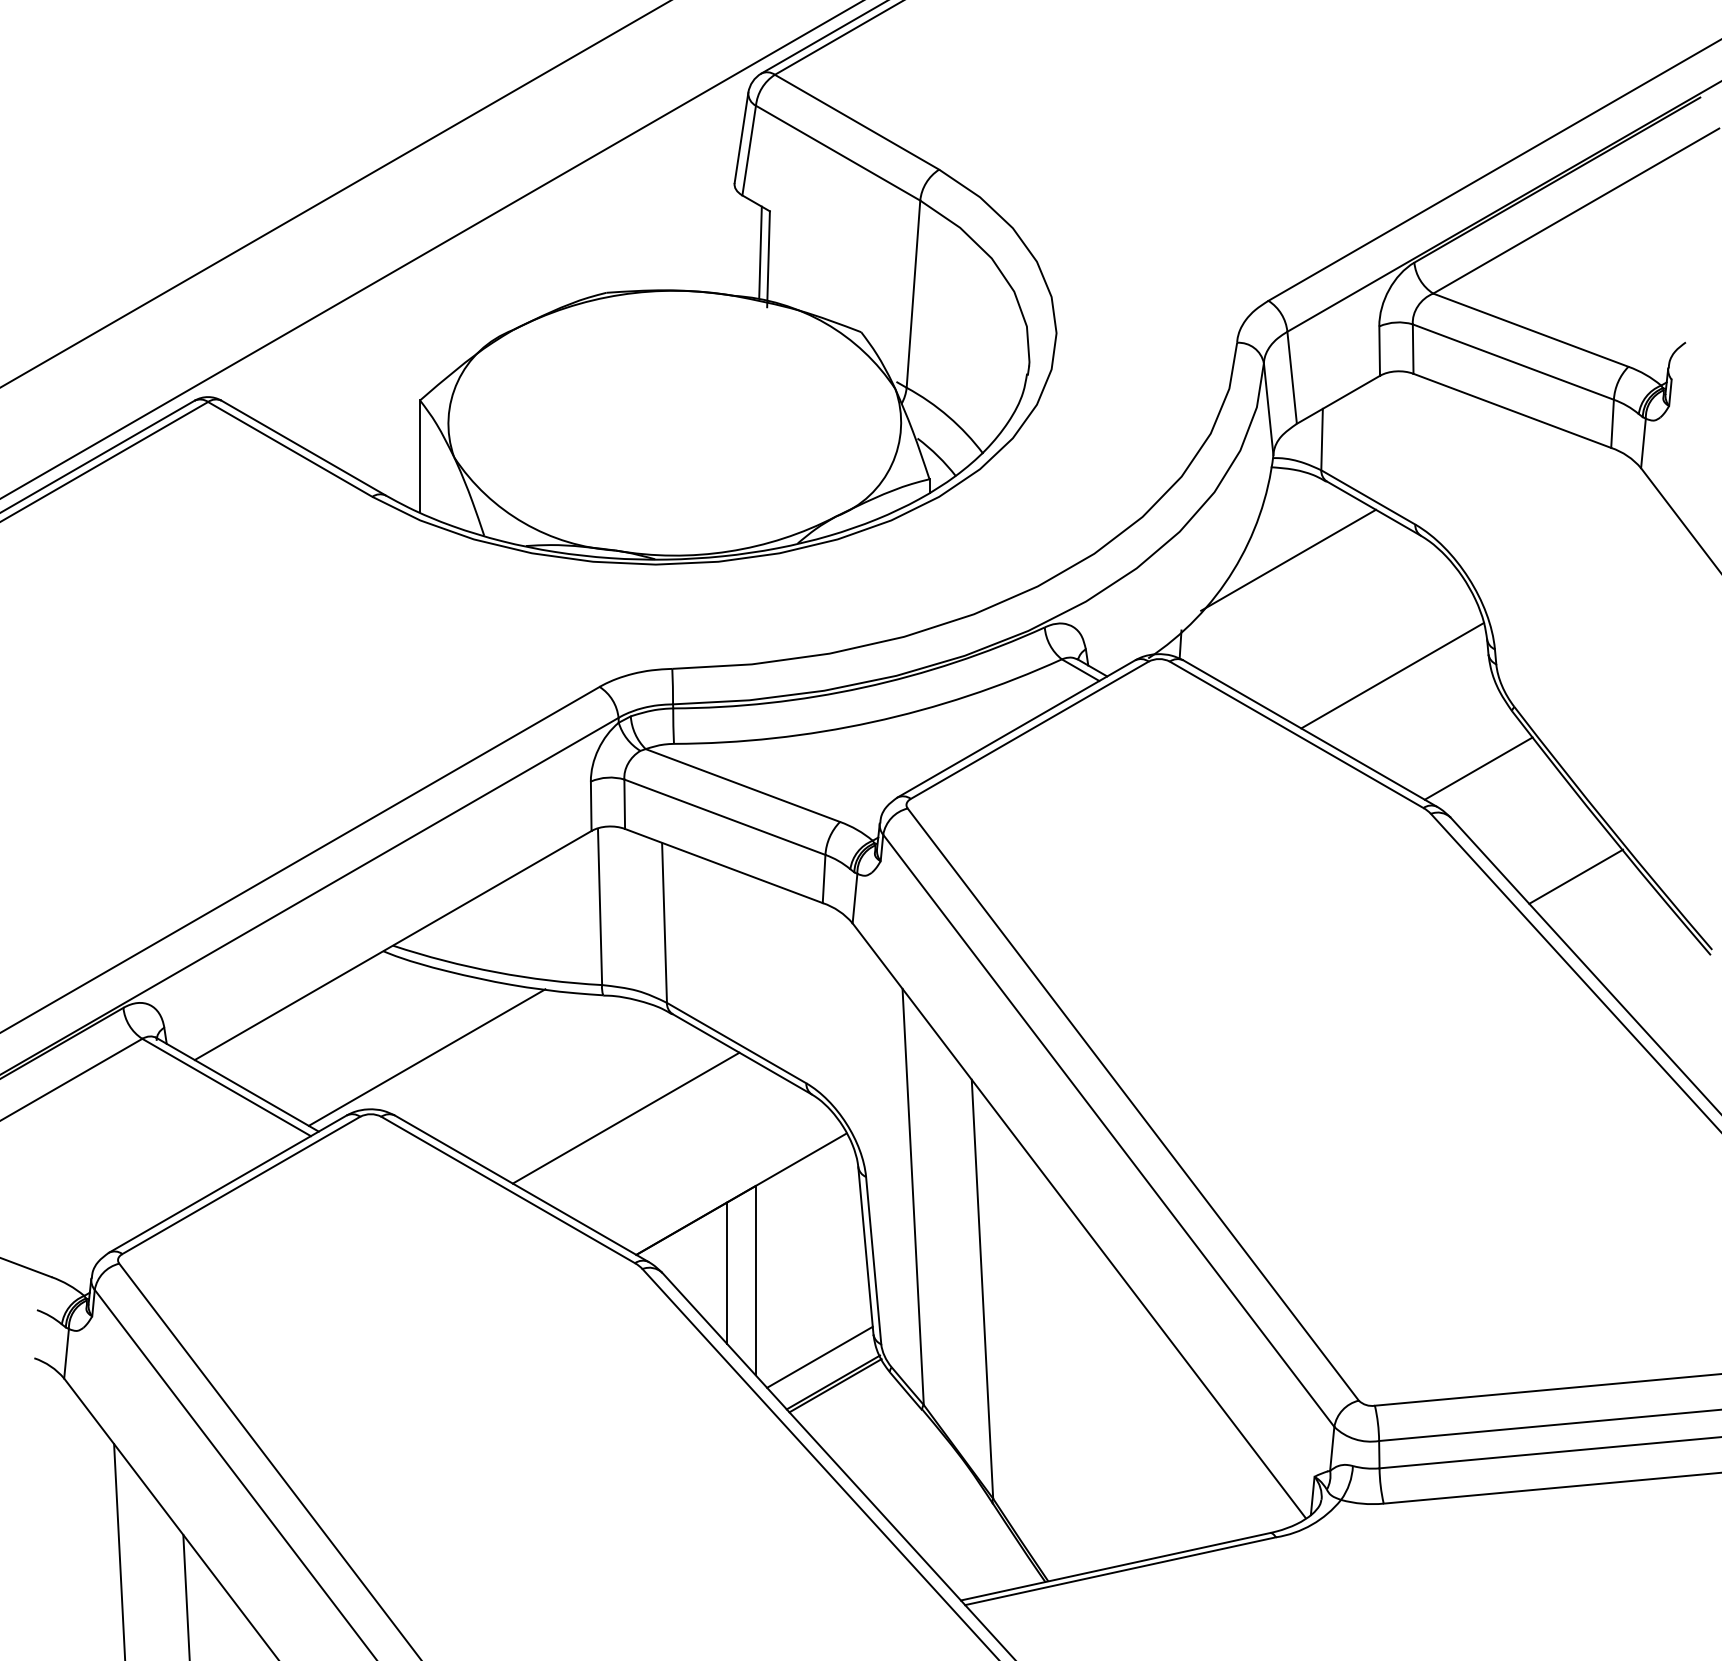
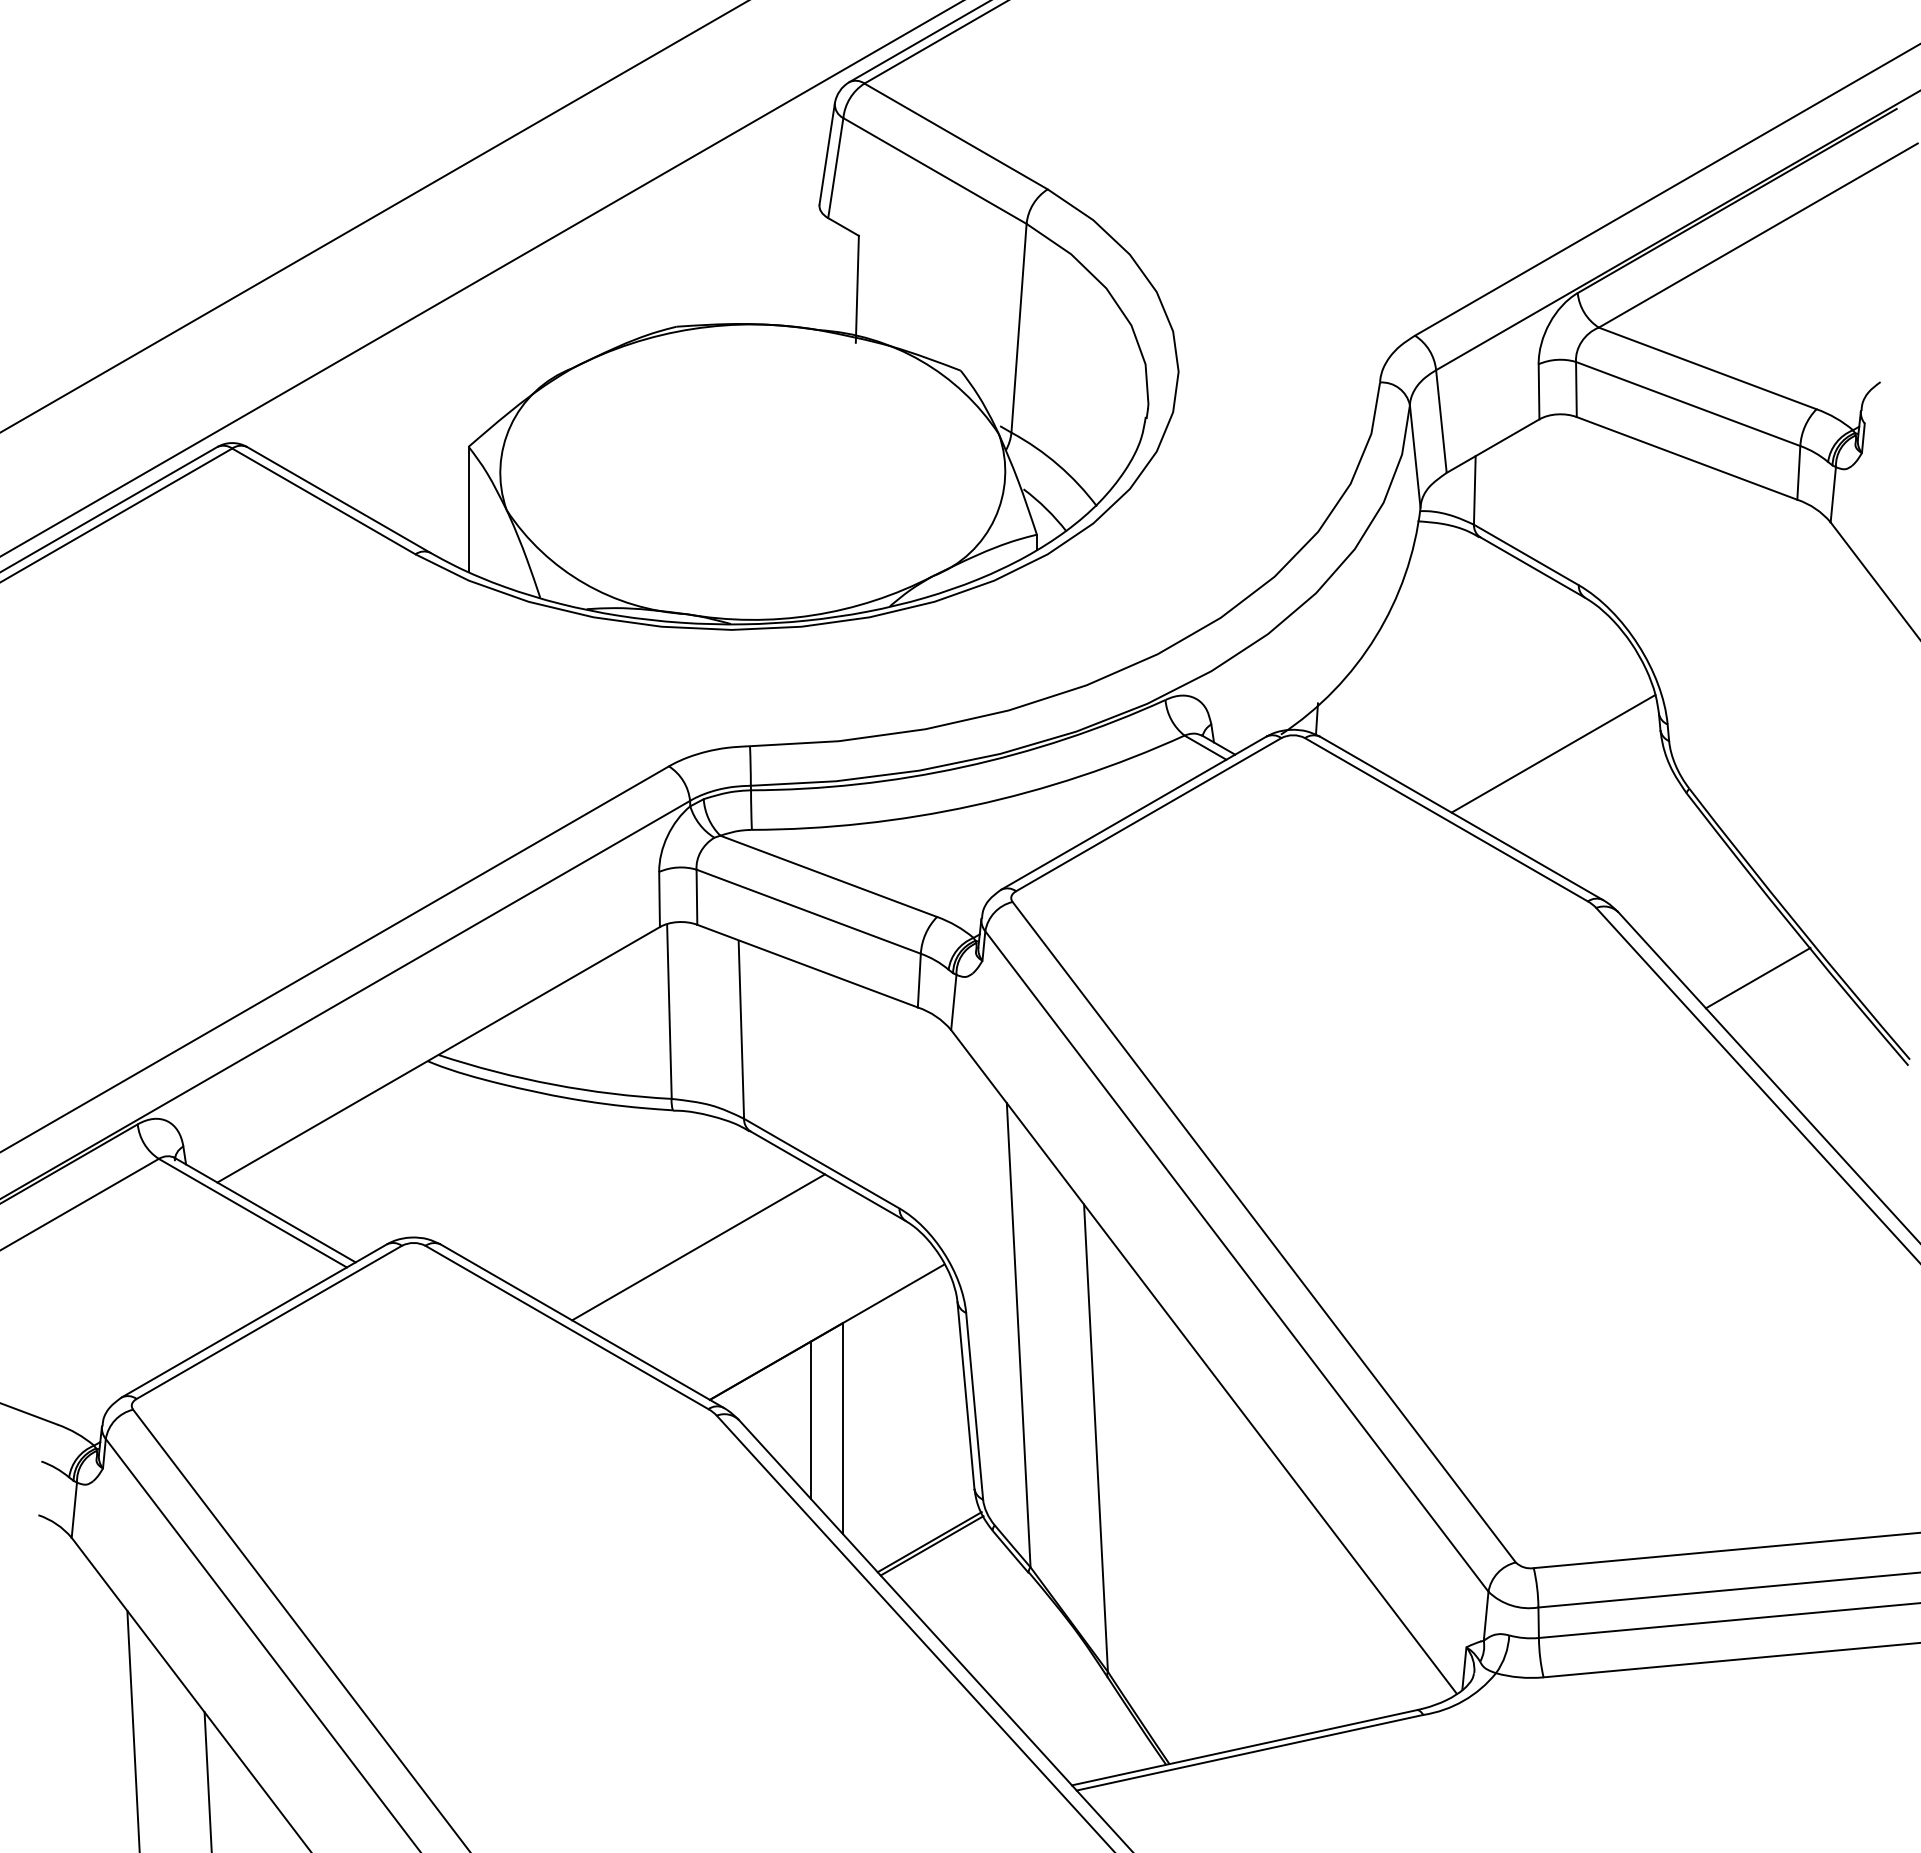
line: (760, 251) -> (848, 280), removed
line: (1287, 559) -> (1436, 624), removed
line: (1478, 768) -> (1649, 857), removed
line: (427, 1057) -> (476, 1179), removed
line: (819, 1357) -> (914, 1514), removed

